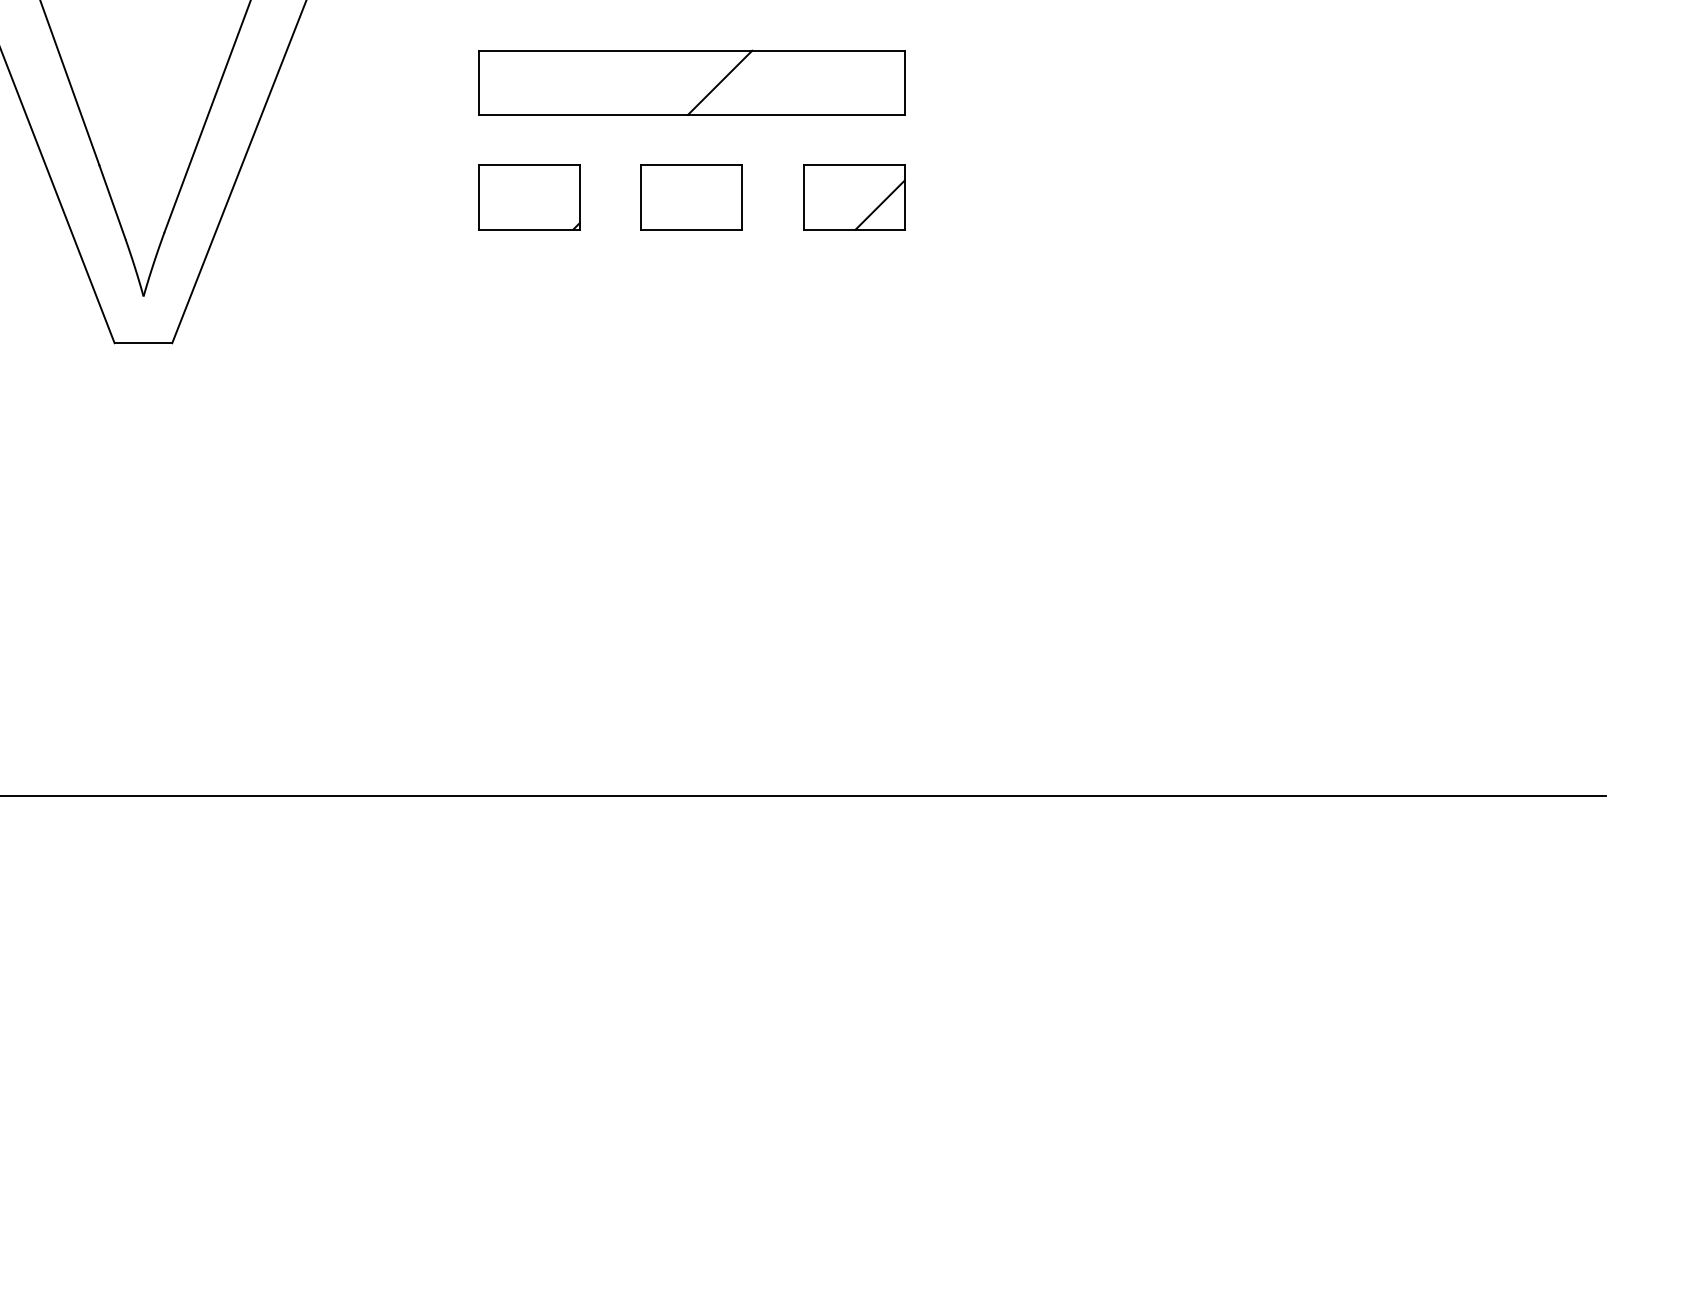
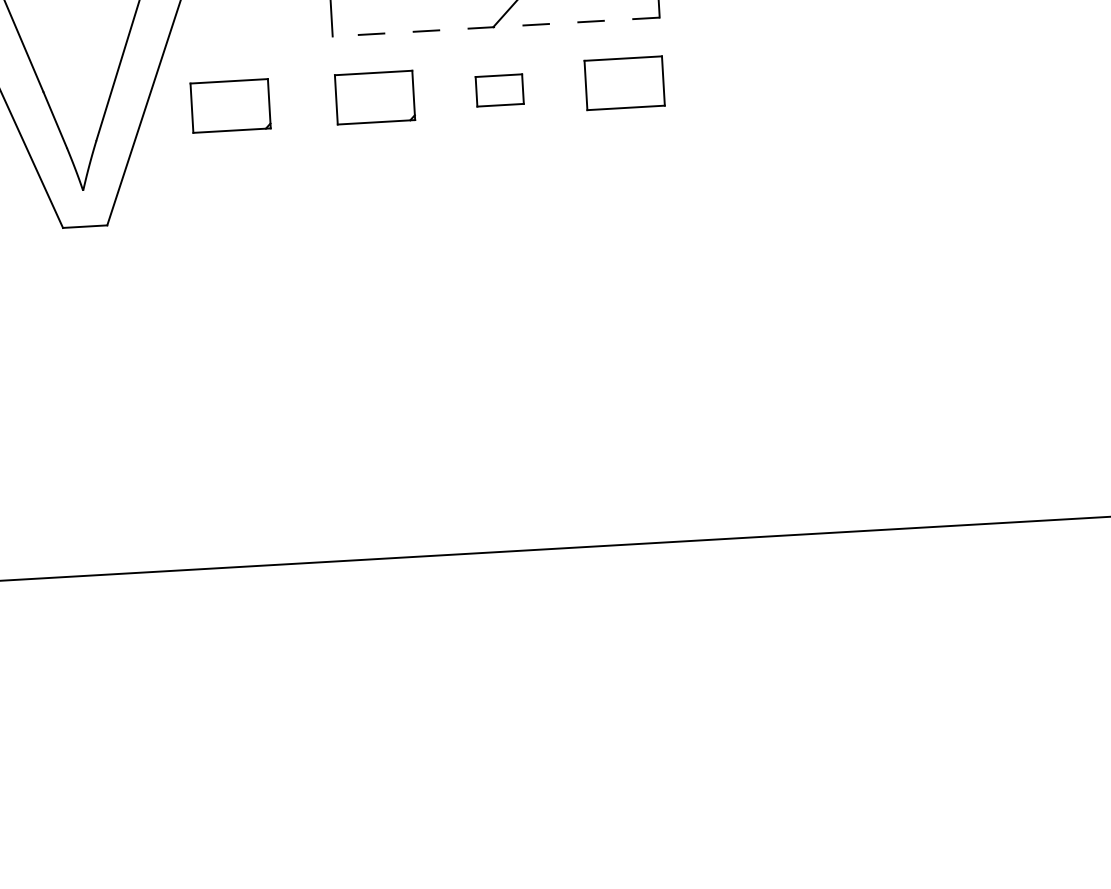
line: (691, 114) -> (495, 26), solid -> dashed
part: (341, 197) -> (230, 105), added
part: (691, 197) -> (499, 90), size x0.6
line: (879, 204) -> (644, 87), removed

